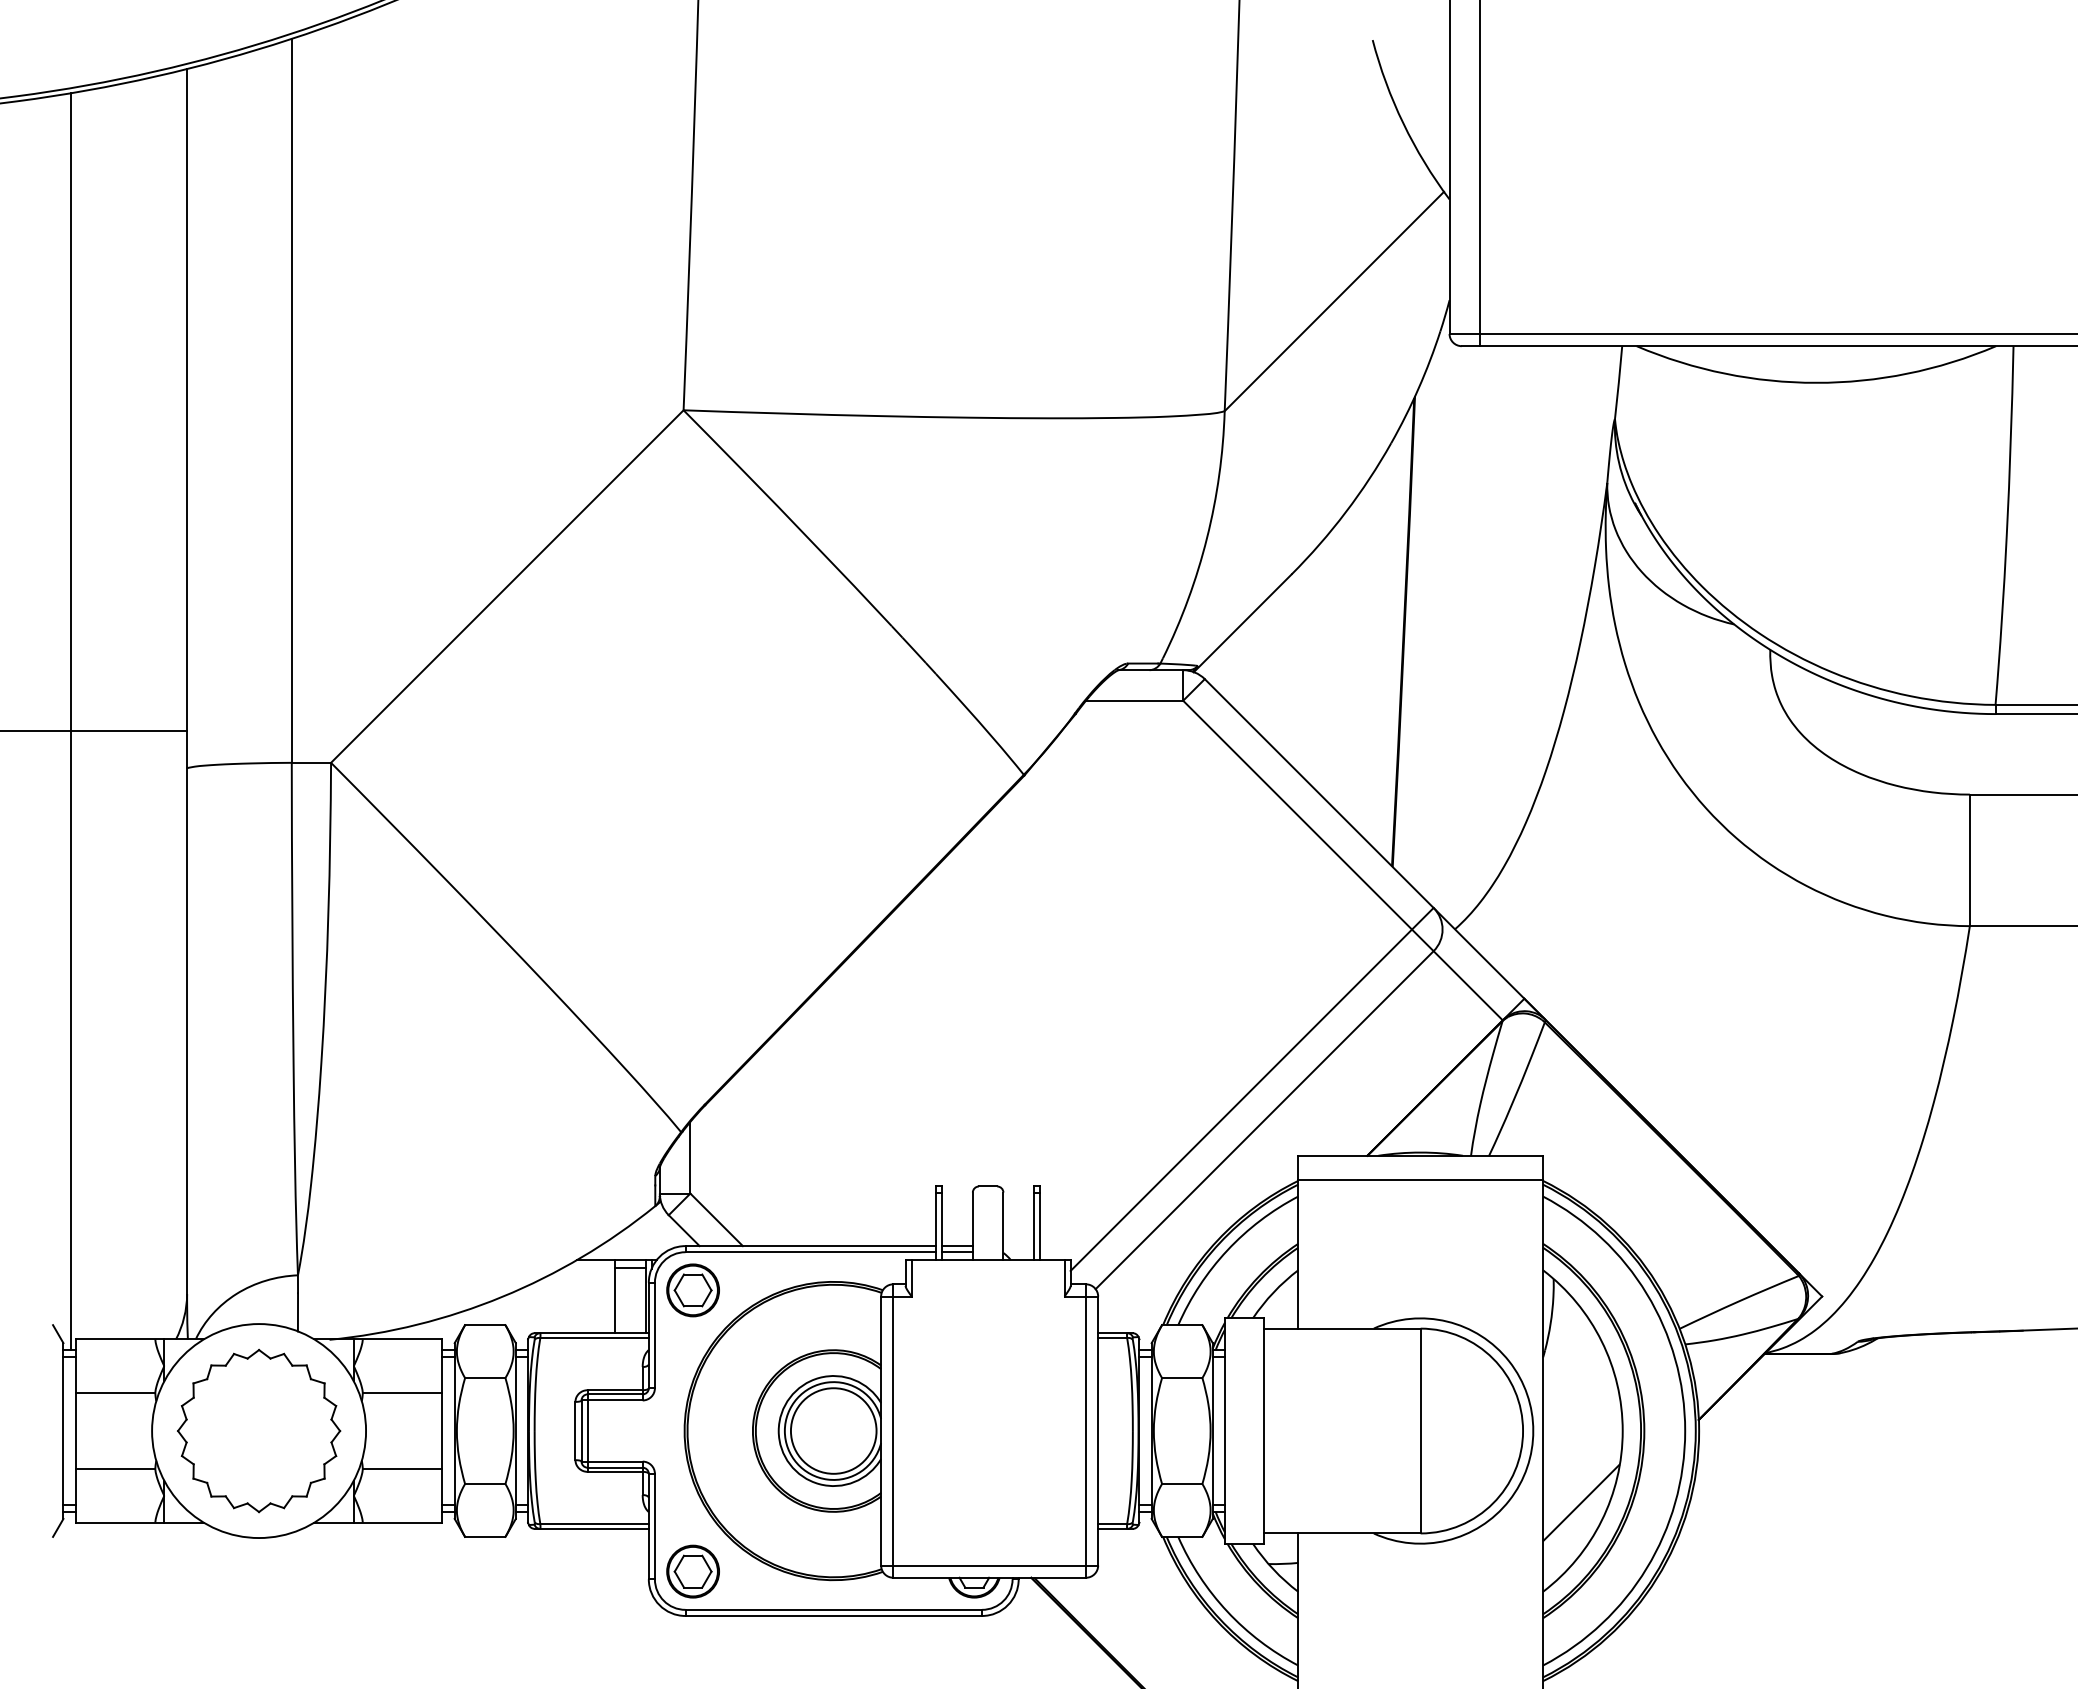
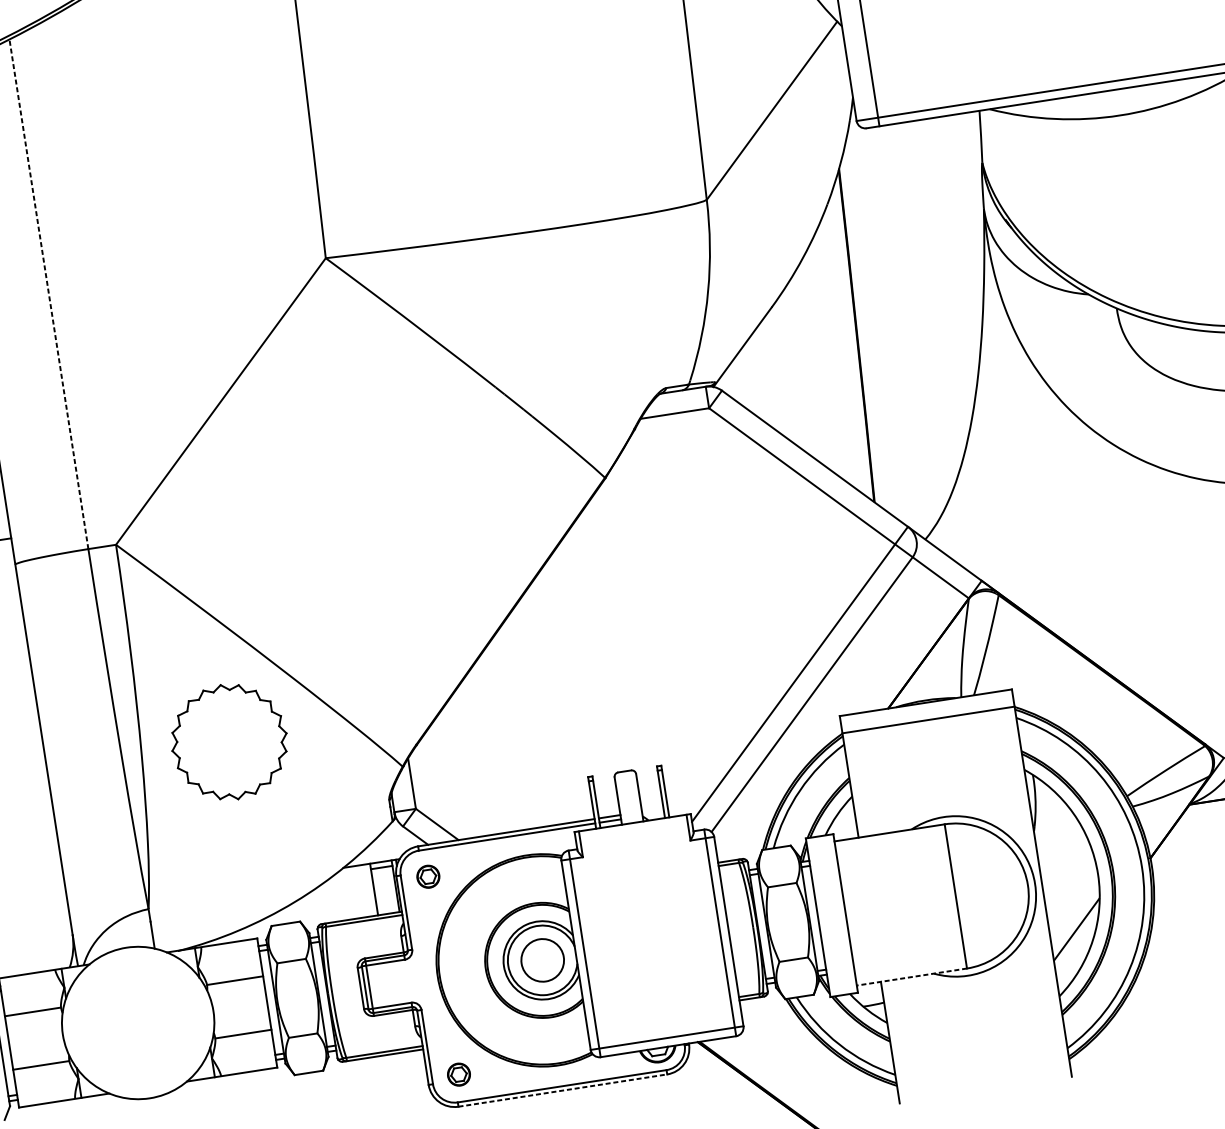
line: (291, 400) -> (48, 294), solid -> dashed
part: (692, 1290) -> (427, 876), size x0.6
part: (259, 1430) -> (229, 741), moved
circle: (833, 1430) -> (542, 960), size x0.7
line: (1341, 1533) -> (911, 977), solid -> dashed
part: (692, 1571) -> (458, 1074), size x0.6
line: (834, 1615) -> (563, 1090), solid -> dashed

